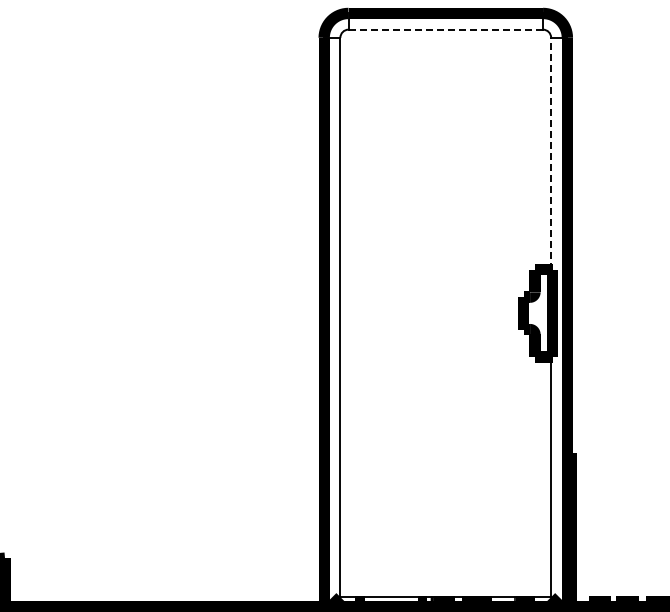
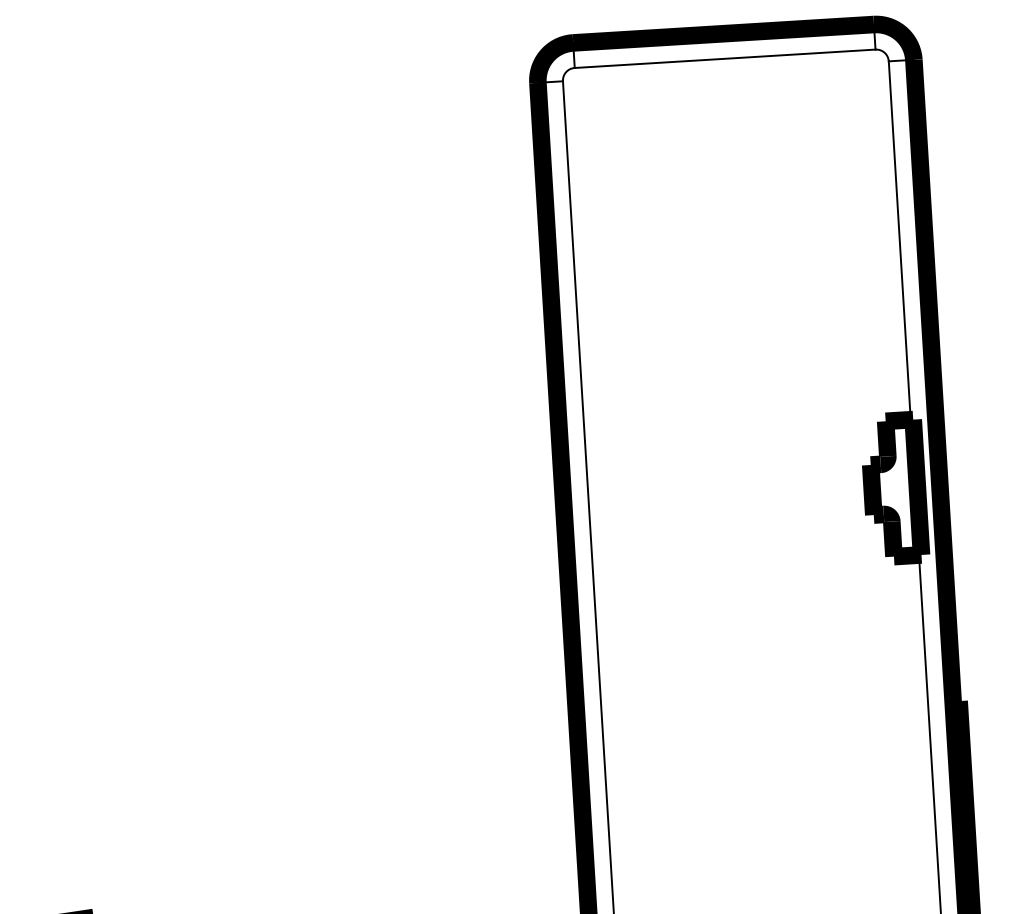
line: (445, 29) -> (724, 58), dashed -> solid
line: (551, 153) -> (900, 240), dashed -> solid

